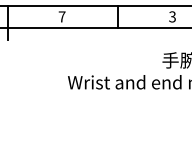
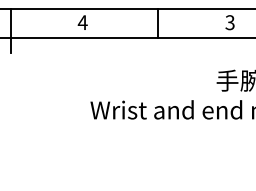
text: (61, 16) -> (81, 22), 7 -> 4

